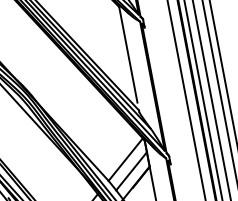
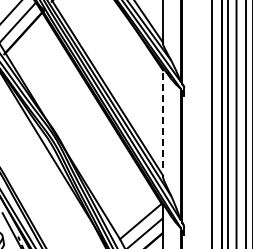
line: (128, 53) -> (163, 117), solid -> dashed

